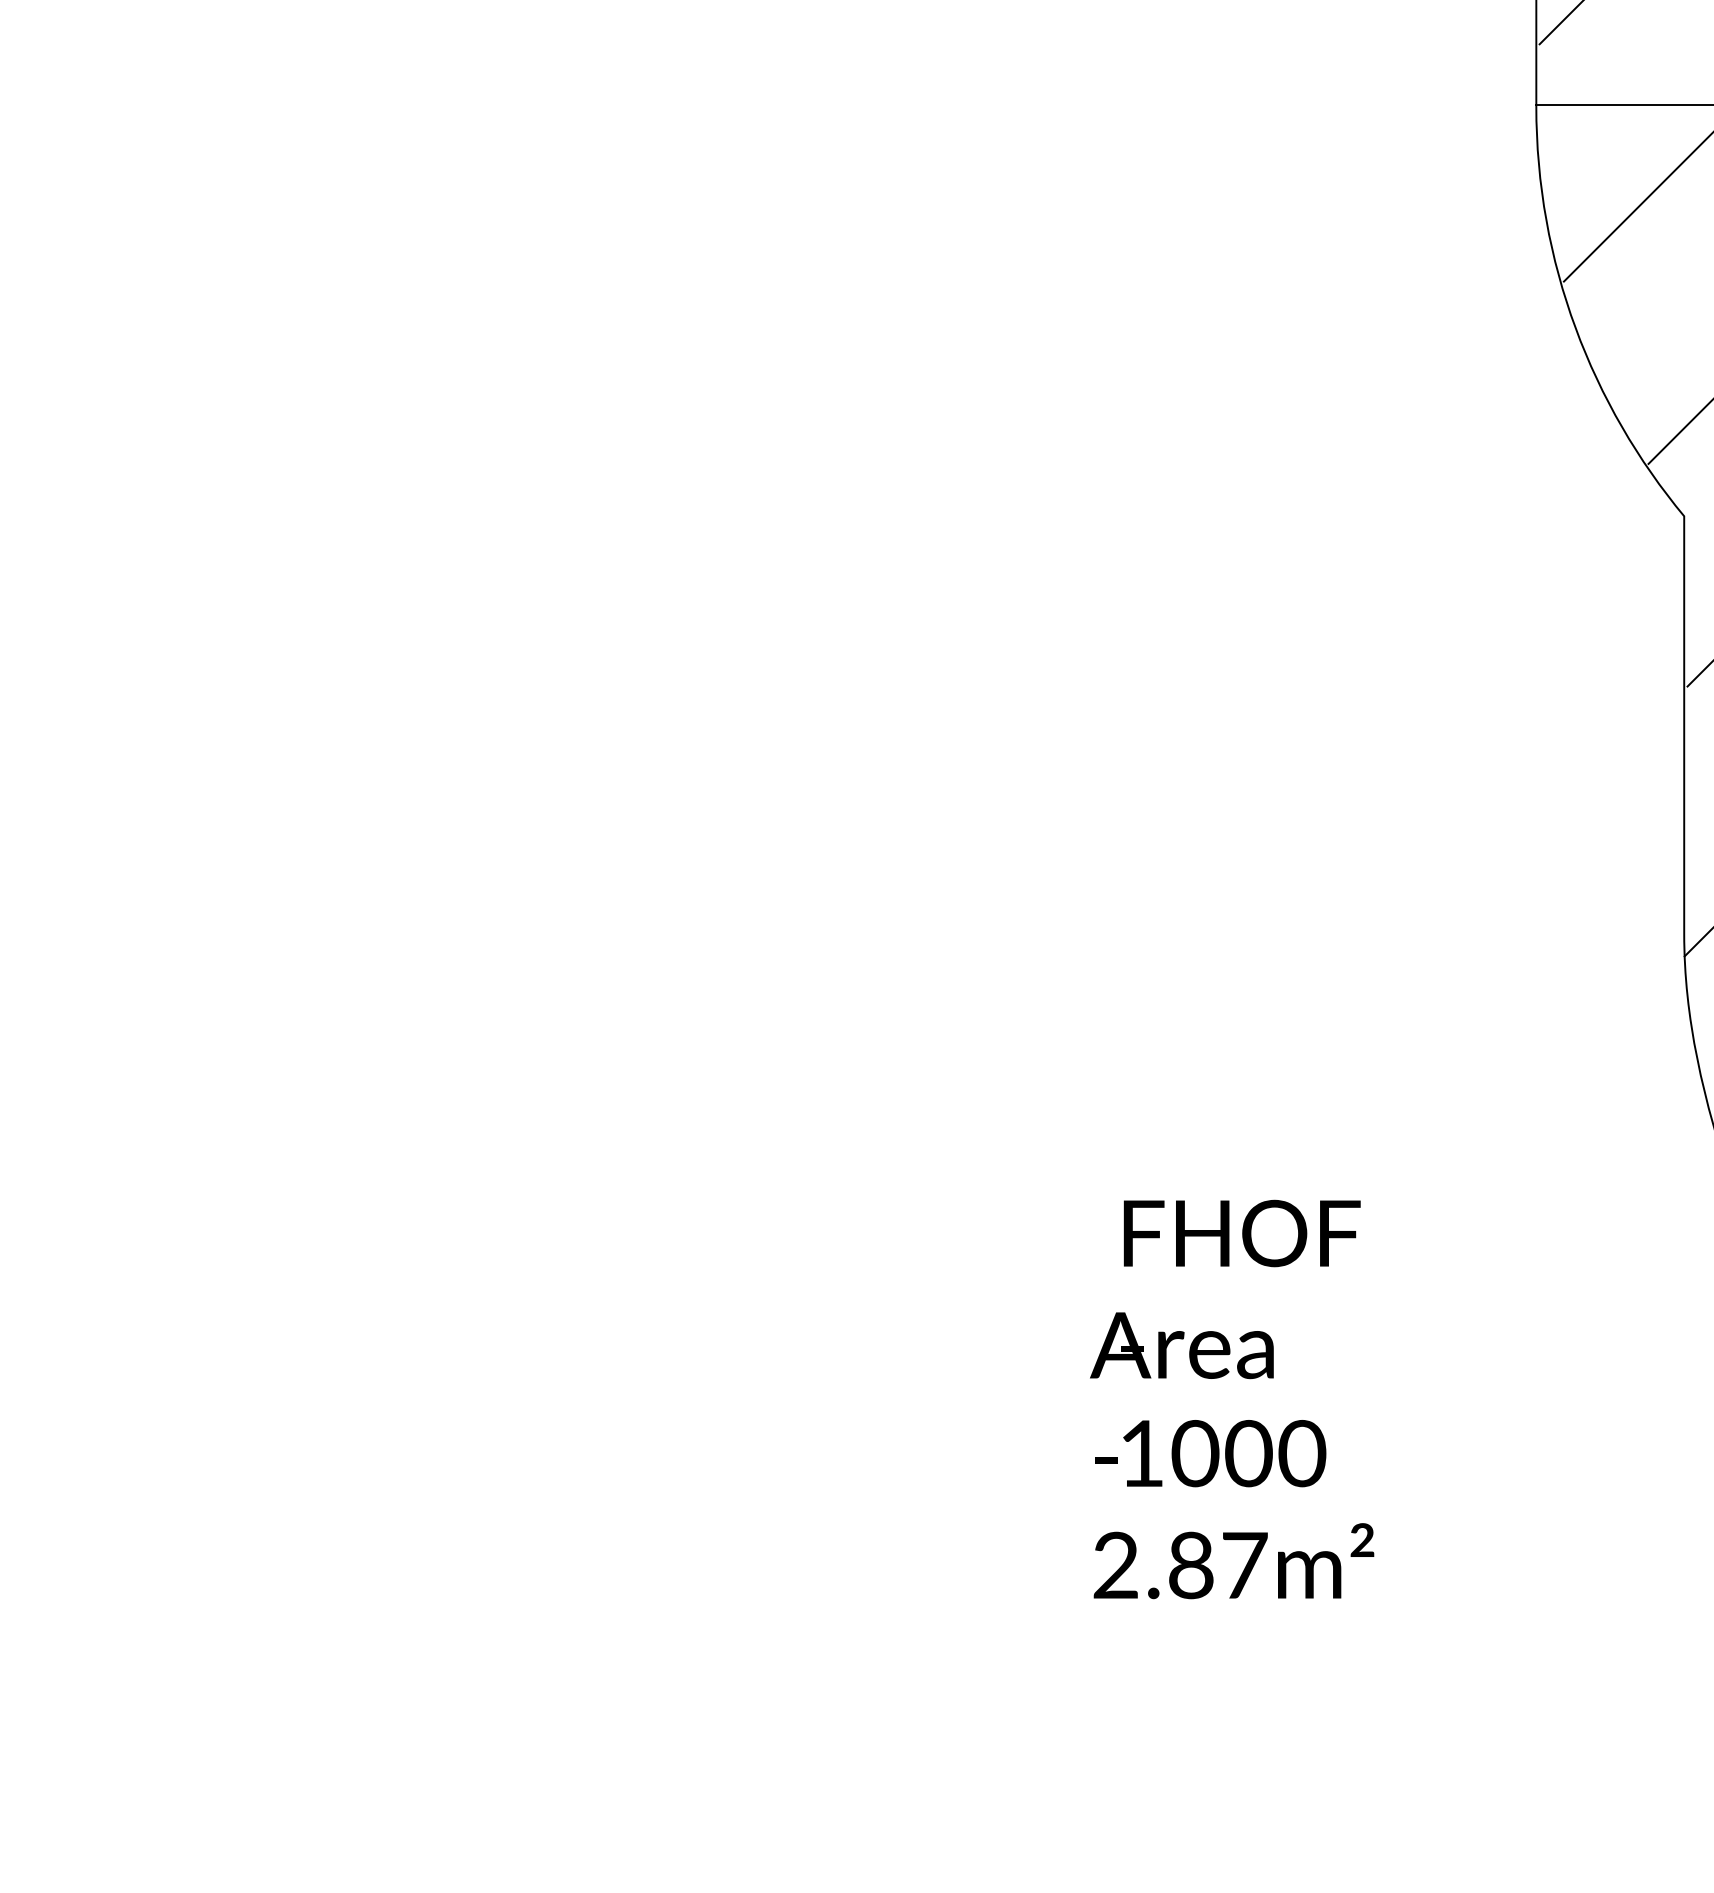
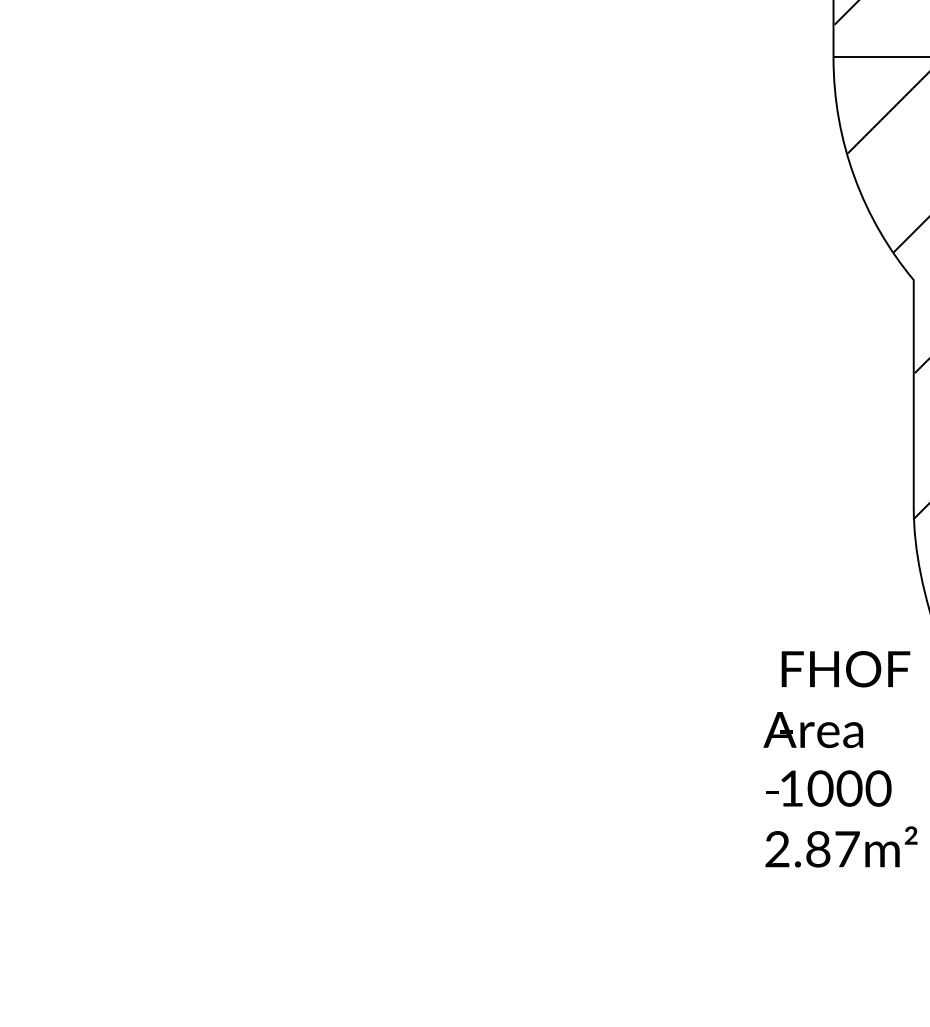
text: (1232, 1399) -> (840, 759), moved

